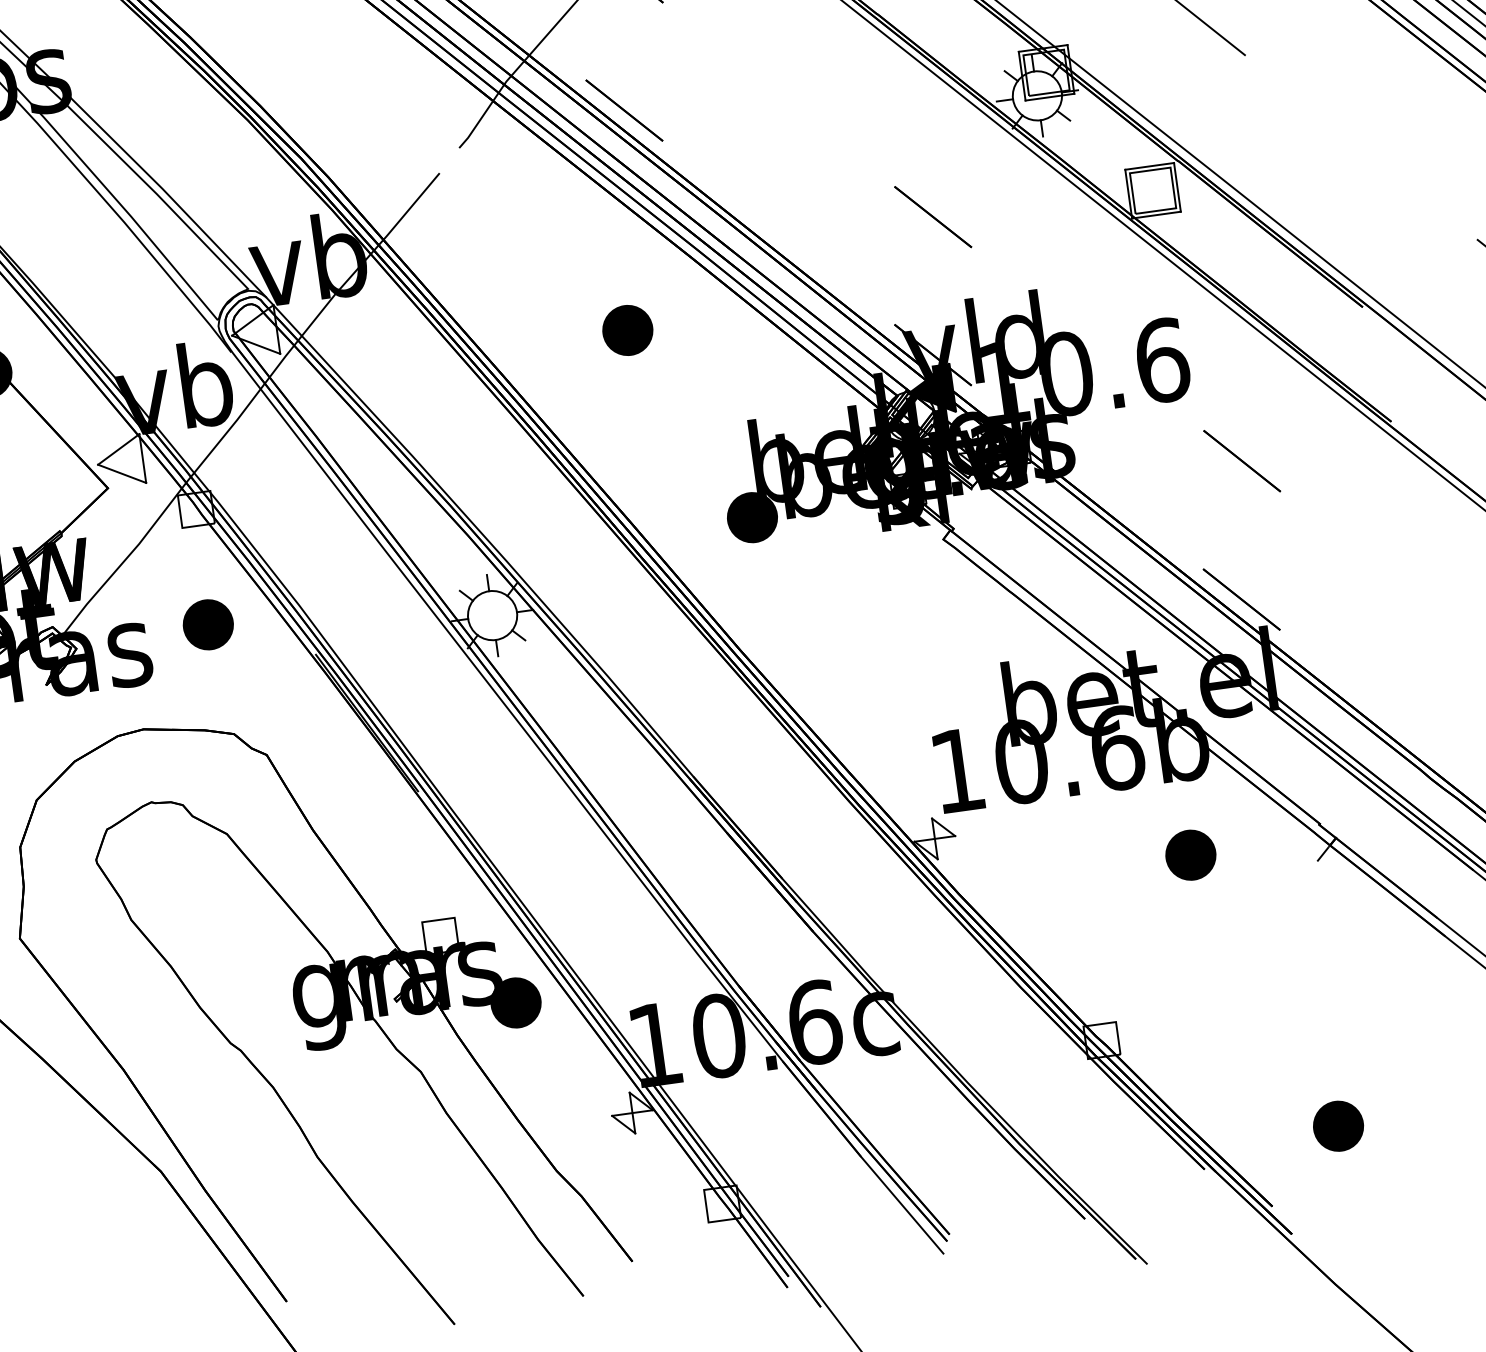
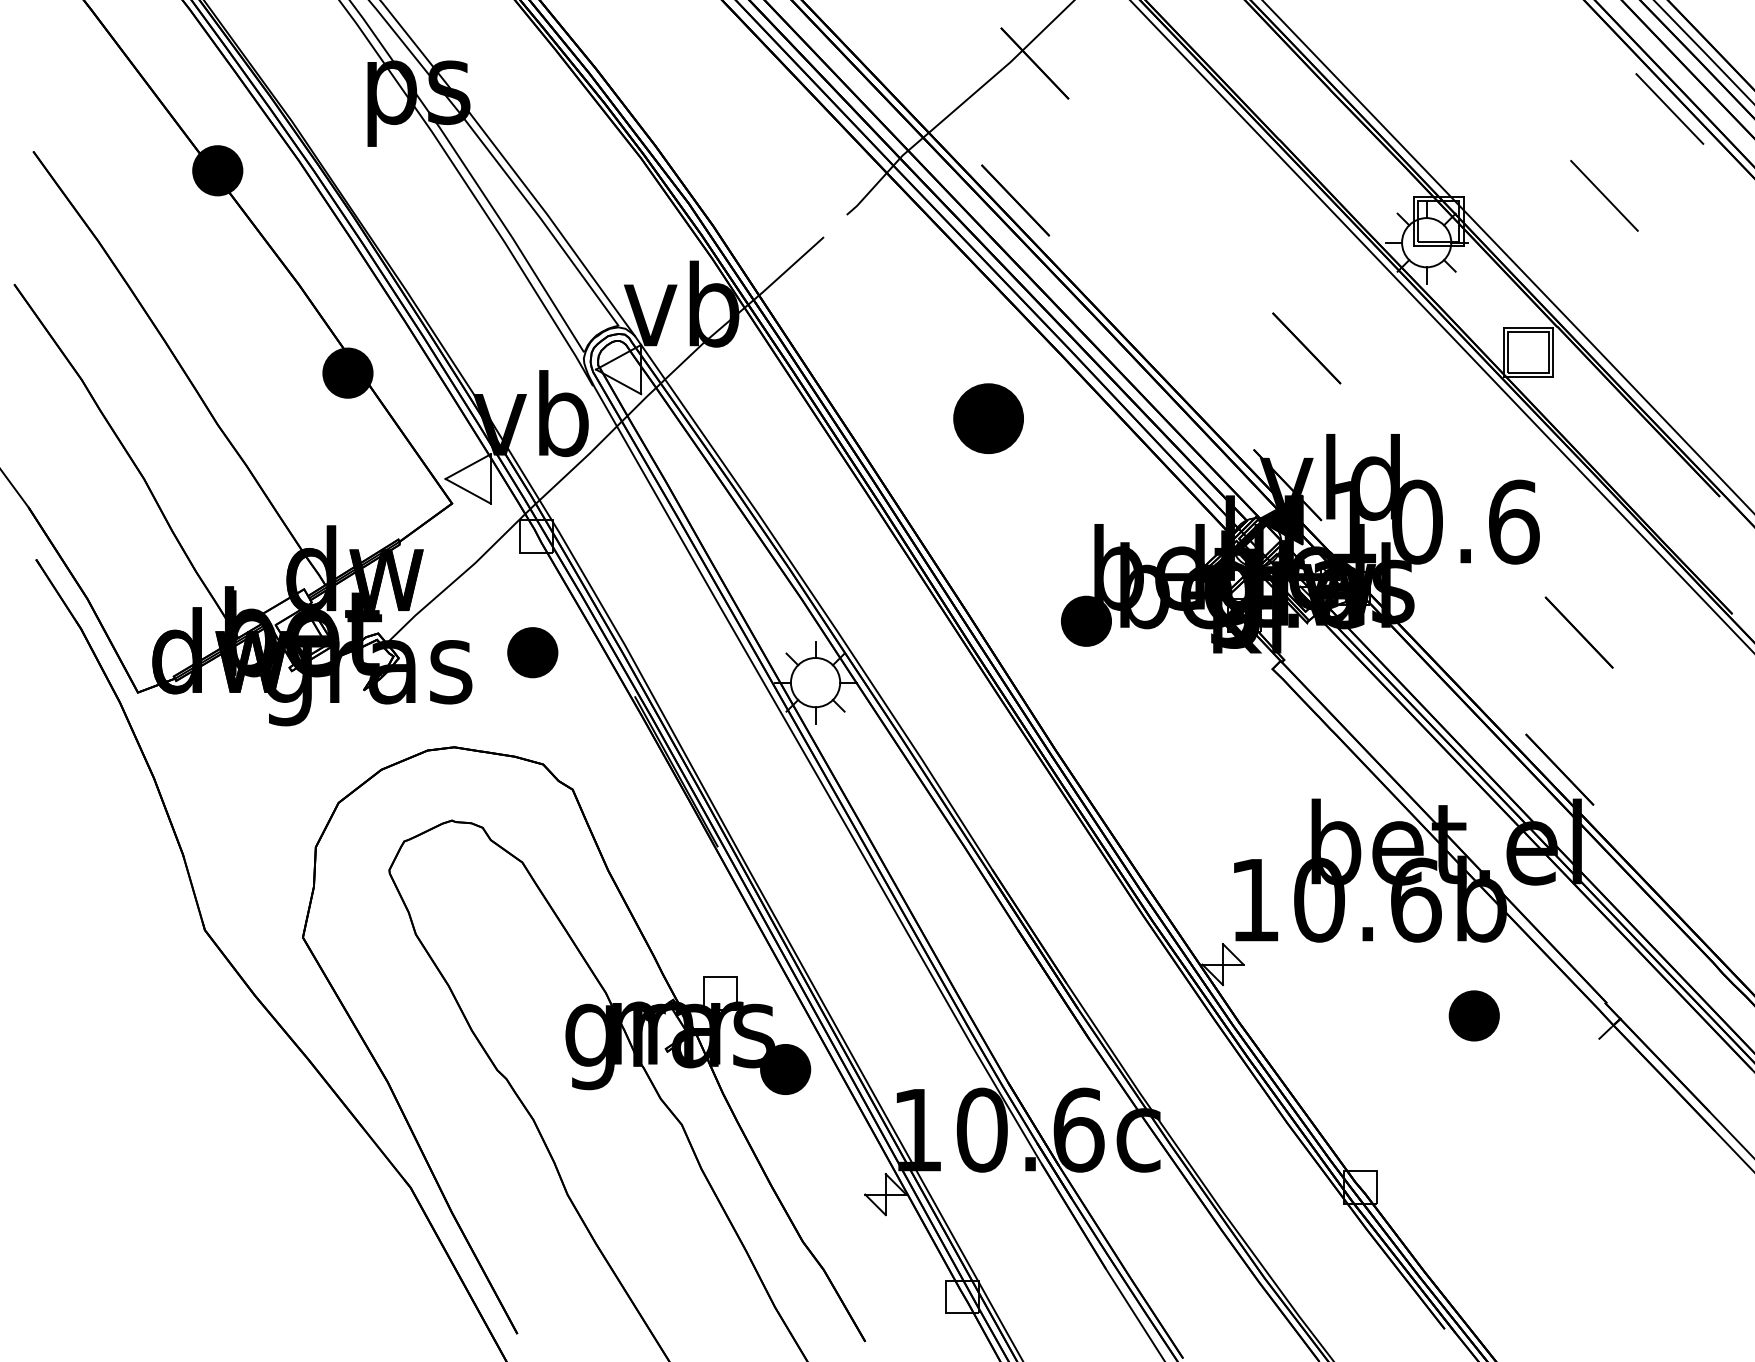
part: (627, 330) -> (988, 418), size x1.4
part: (1337, 1126) -> (1582, 1304), removed

